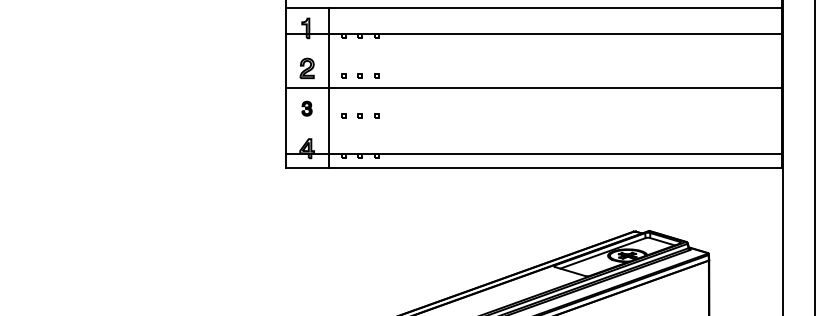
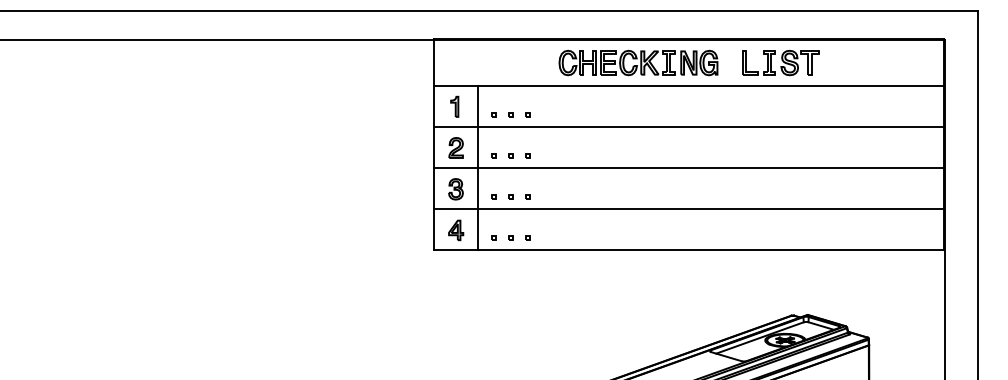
line: (533, 33) -> (688, 126), moved
part: (306, 108) -> (455, 189), size x1.43
line: (533, 154) -> (688, 209), moved

